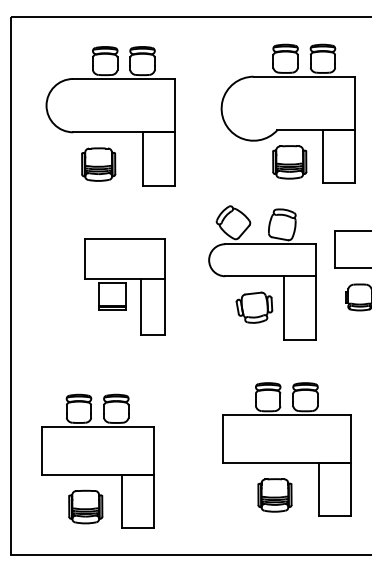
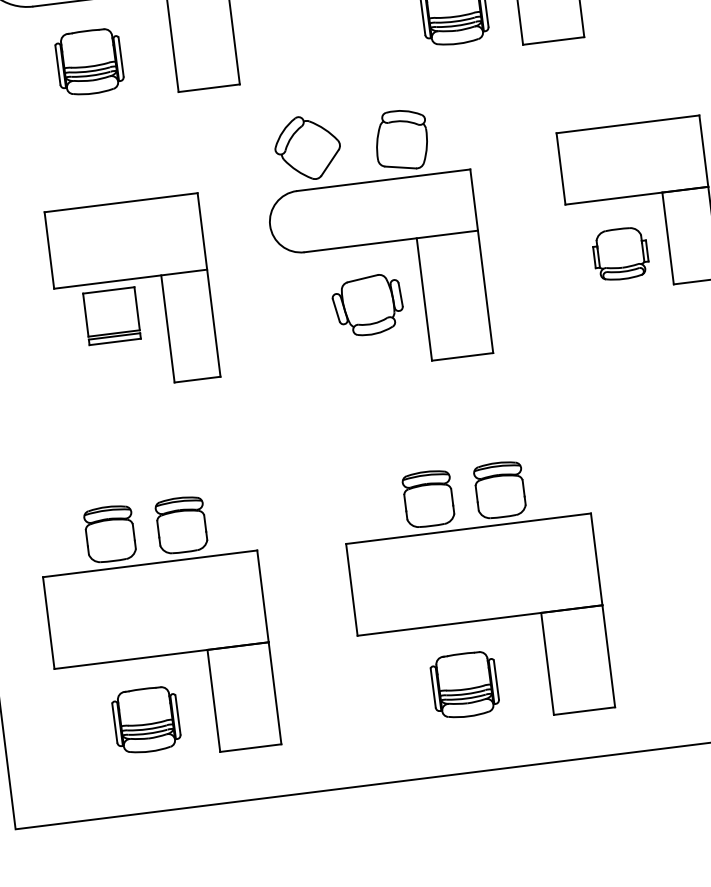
part: (262, 272) -> (375, 236), moved
part: (124, 286) -> (131, 293), moved
part: (286, 449) -> (476, 594), moved

